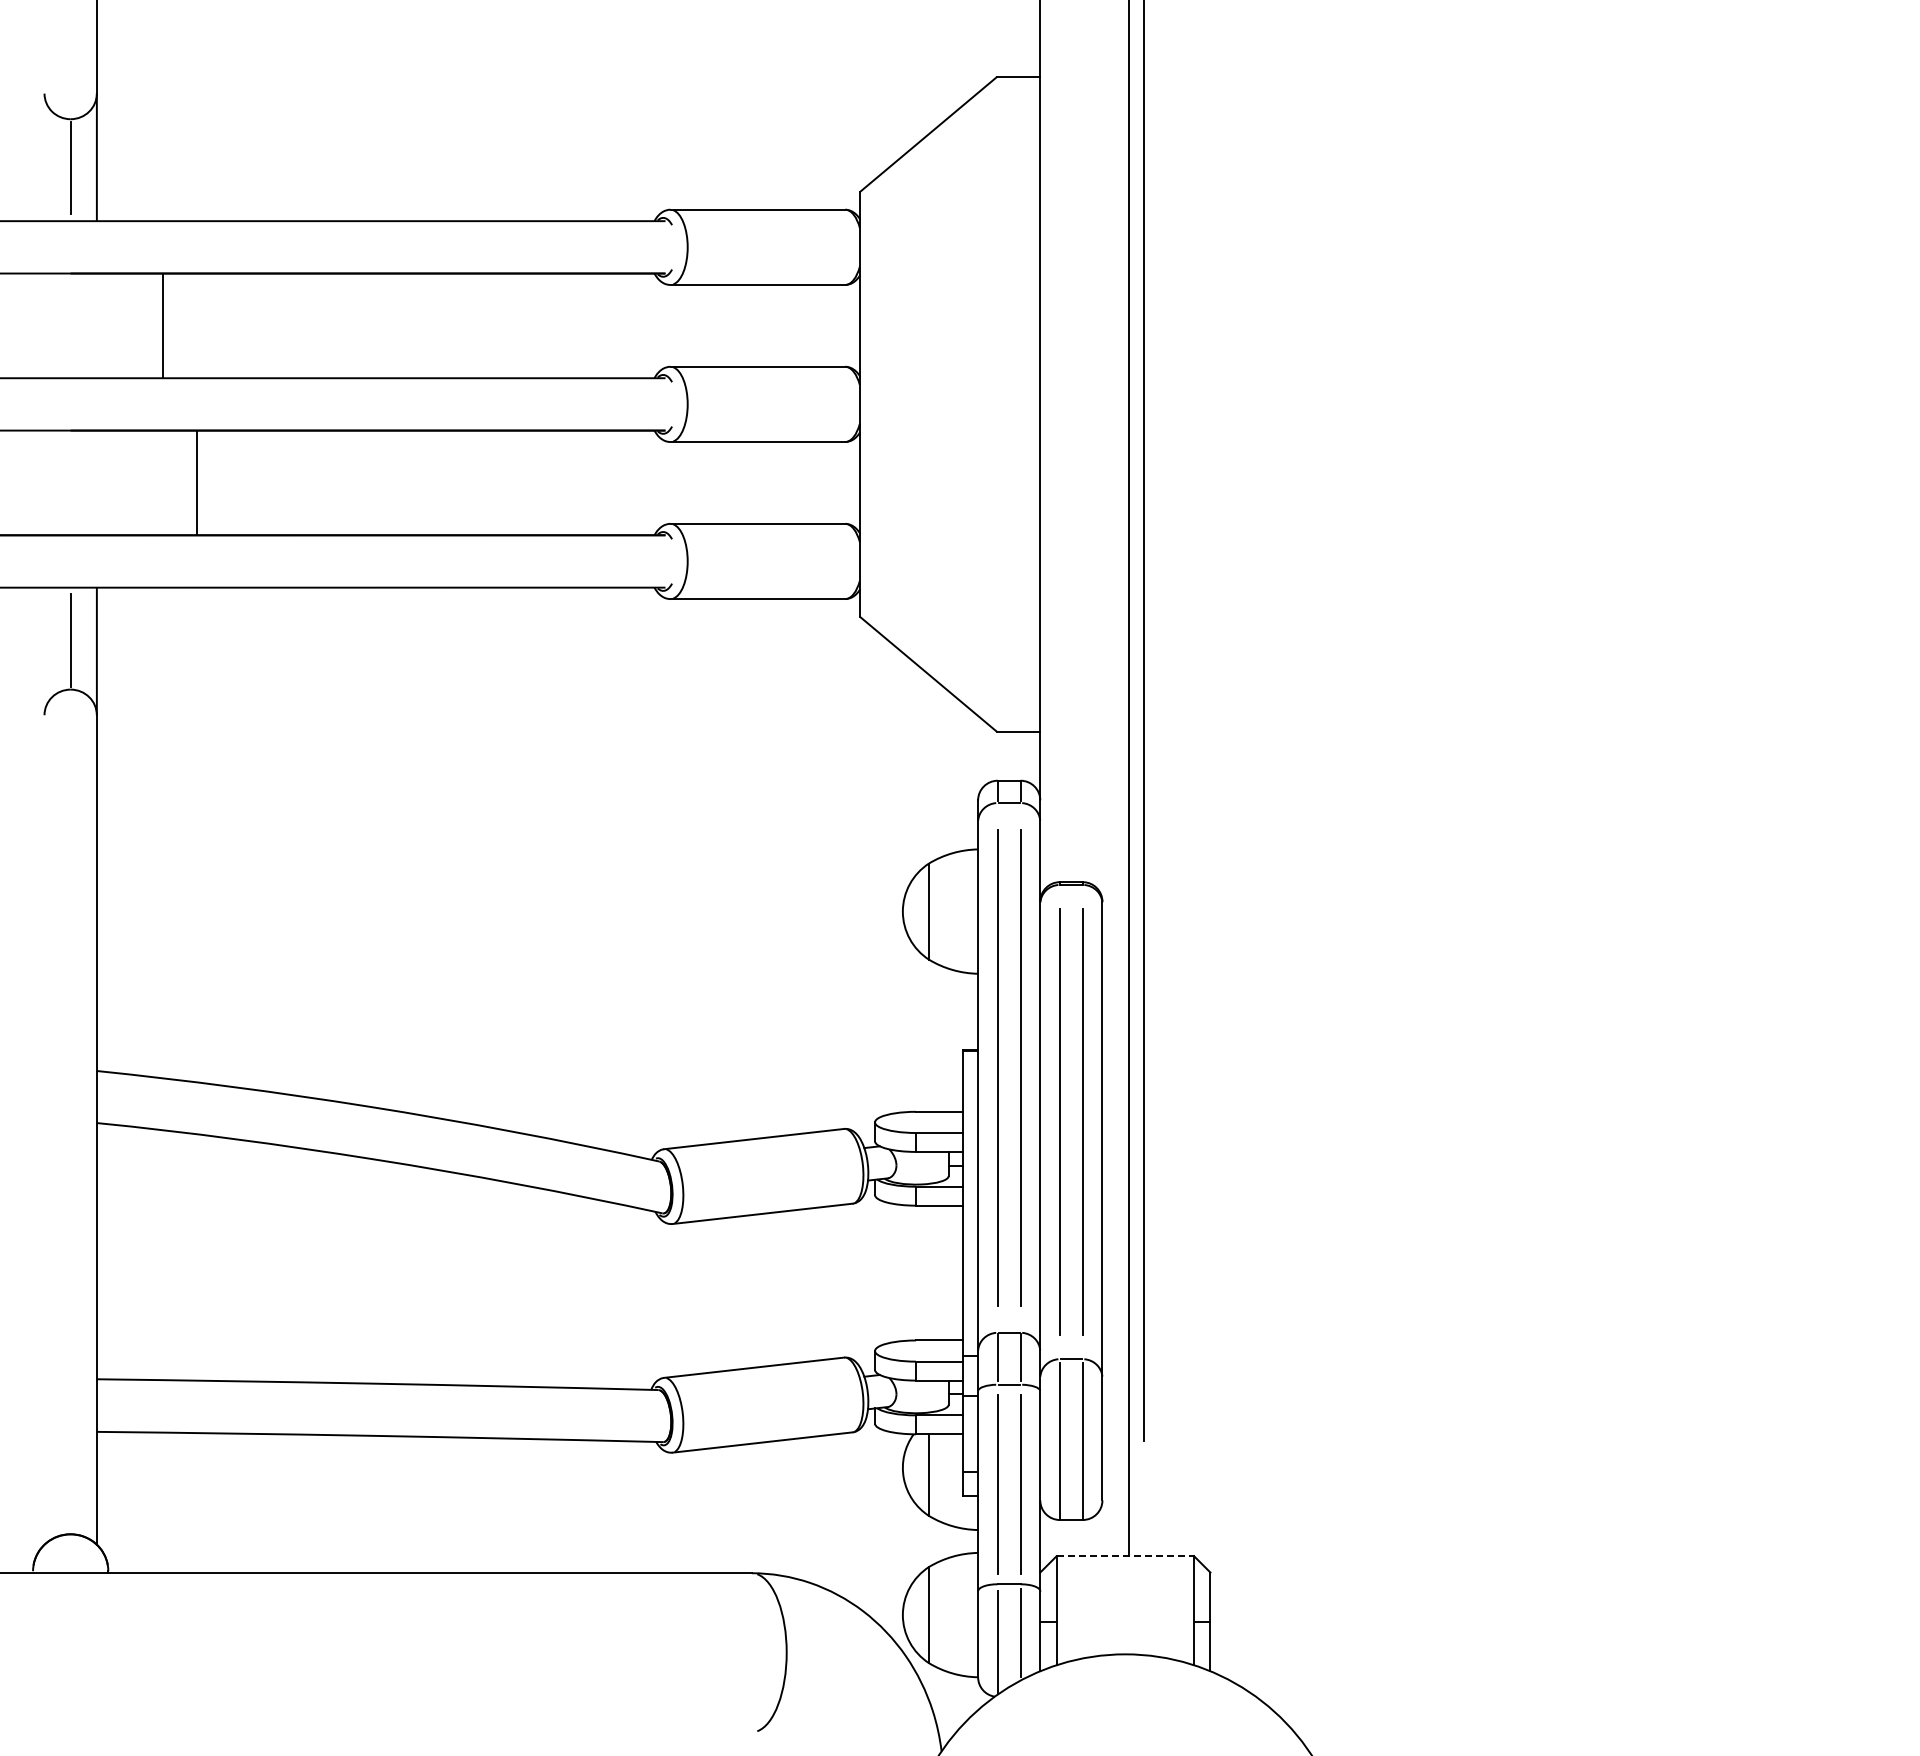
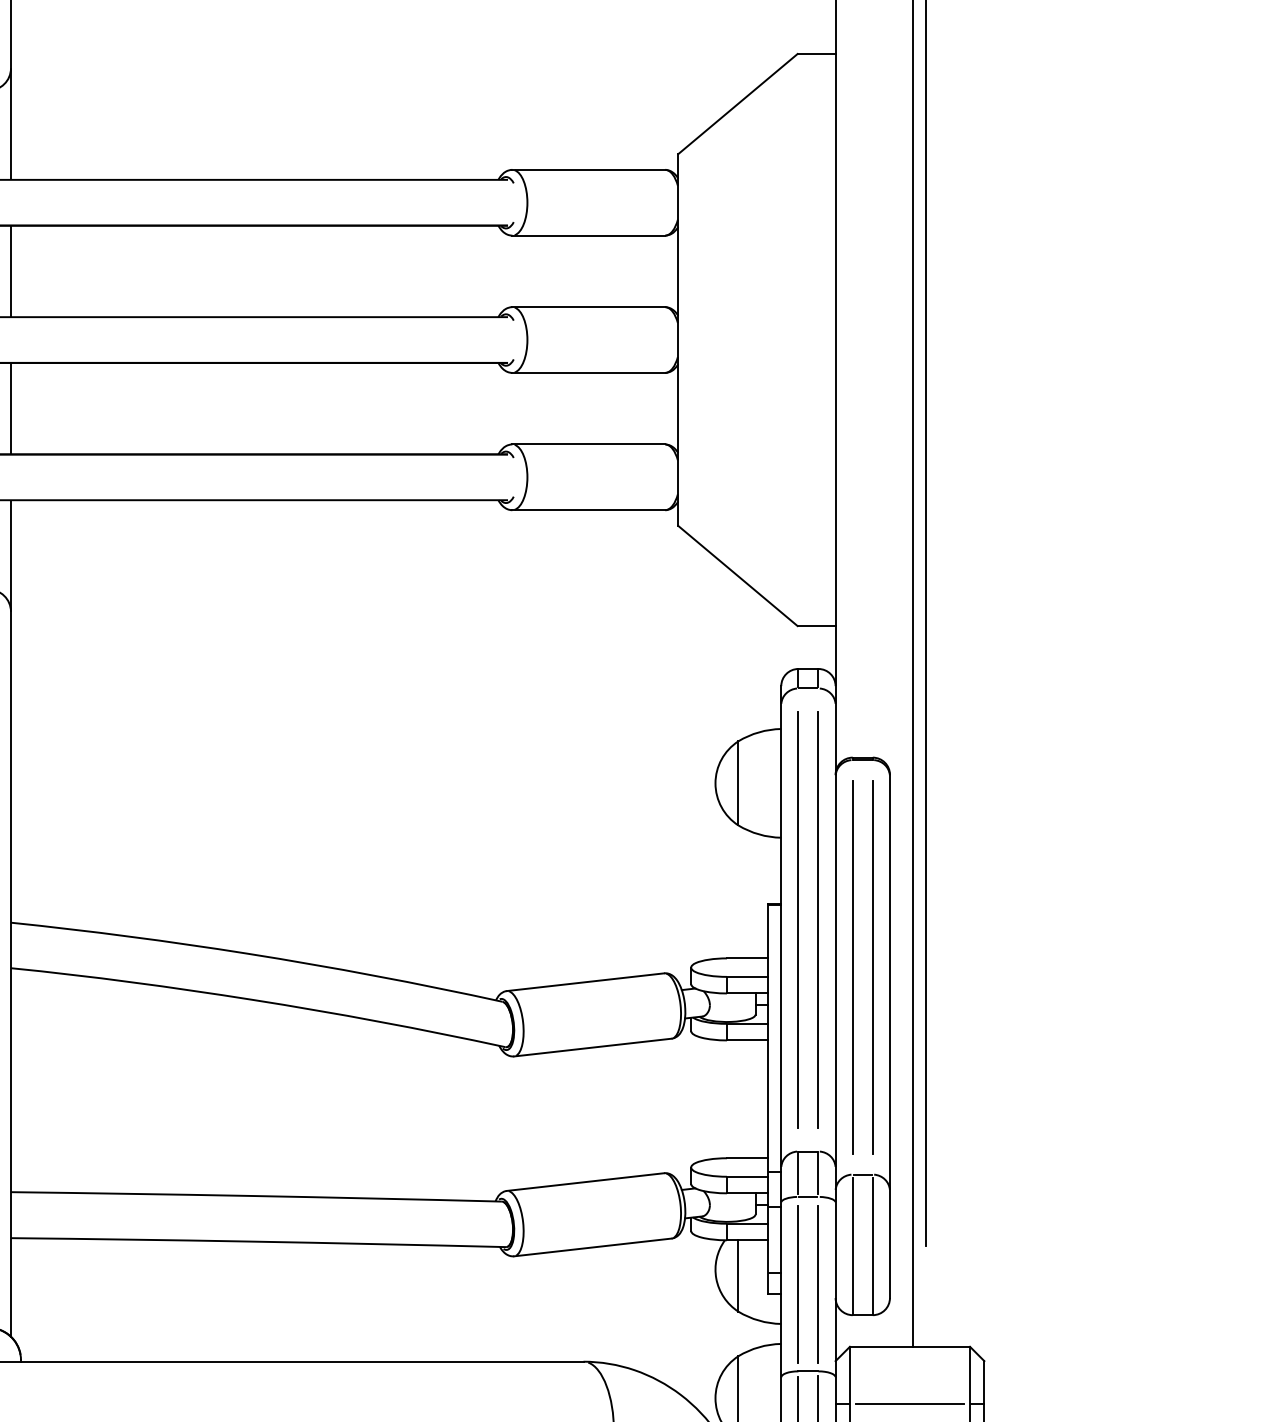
line: (162, 325) -> (10, 271), moved
line: (196, 482) -> (10, 408), moved
line: (1125, 1556) -> (910, 1347), dashed -> solid
line: (1125, 1621) -> (910, 1403), added

